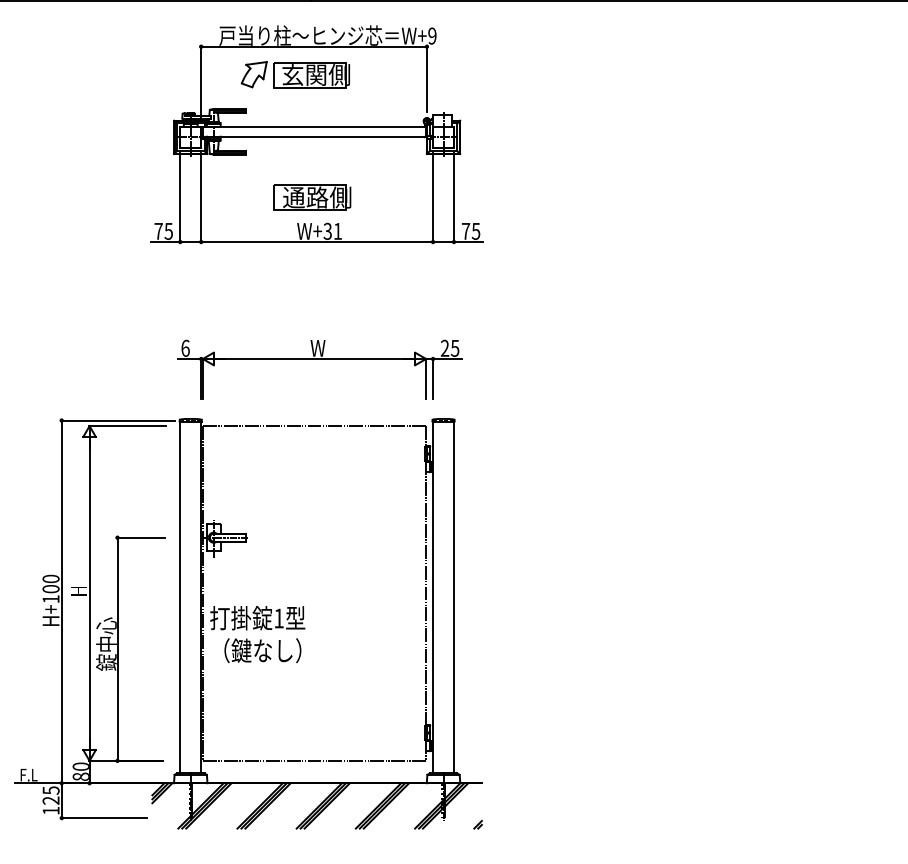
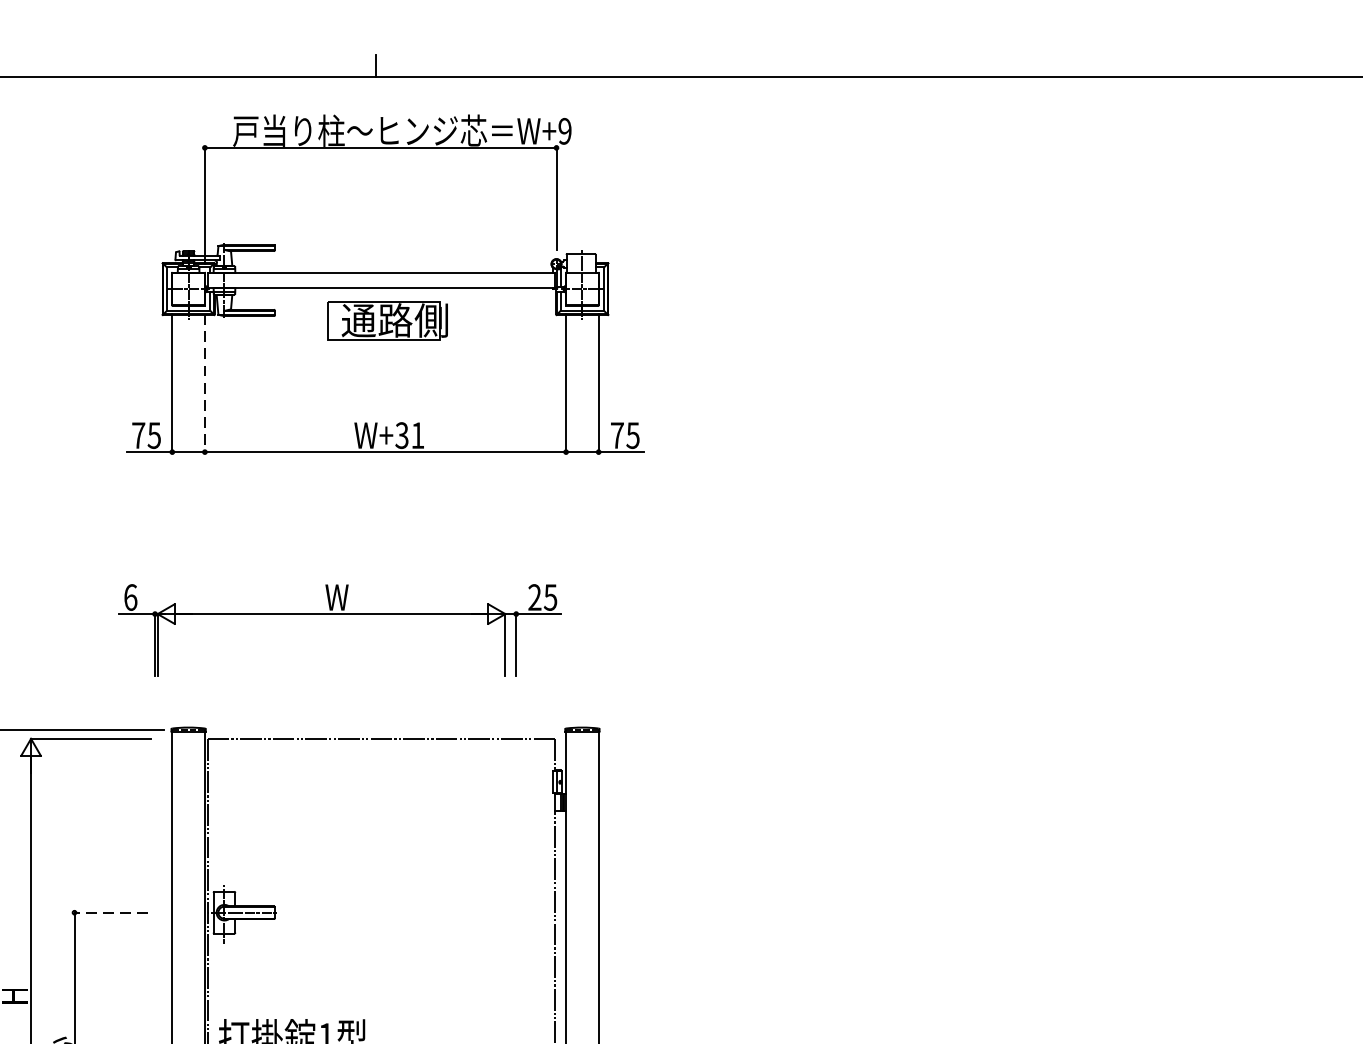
part: (294, 74) -> (350, 191), removed
part: (312, 197) -> (387, 320), moved
line: (201, 198) -> (205, 384), solid -> dashed
part: (319, 359) -> (339, 614), moved
line: (141, 537) -> (111, 912), solid -> dashed

